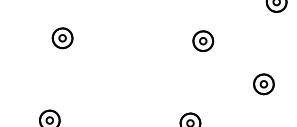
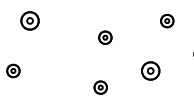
part: (61, 39) -> (29, 21), size x1.4
part: (203, 40) -> (105, 37), moved
part: (263, 83) -> (150, 70), size x1.4

